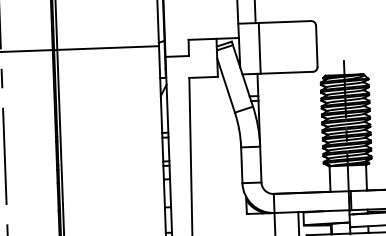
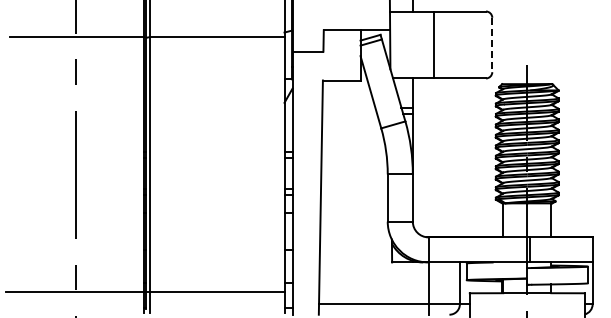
line: (317, 46) -> (492, 45), solid -> dashed
line: (260, 47) -> (434, 44), moved

